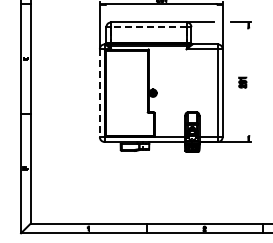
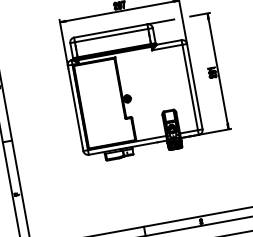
line: (148, 27) -> (111, 35), dashed -> solid
line: (248, 82) -> (217, 71), added
line: (99, 93) -> (75, 108), dashed -> solid

